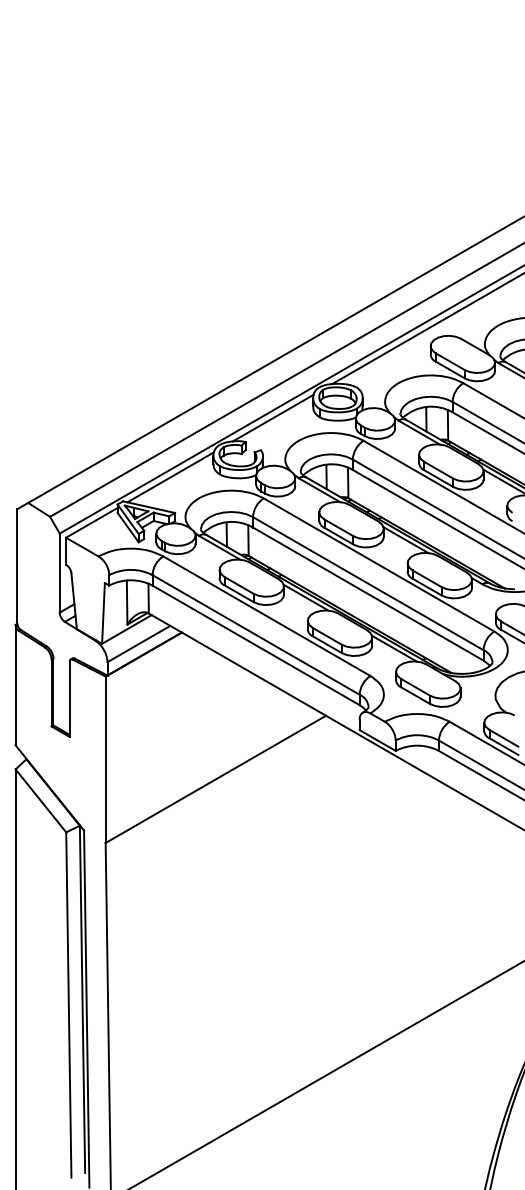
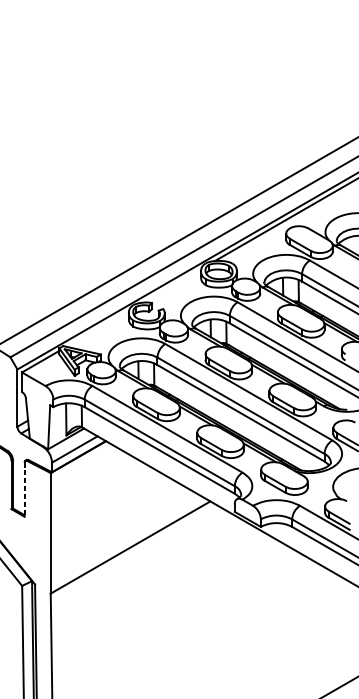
line: (272, 417) -> (171, 285), removed
line: (170, 477) -> (97, 328), removed
line: (69, 699) -> (24, 489), solid -> dashed

